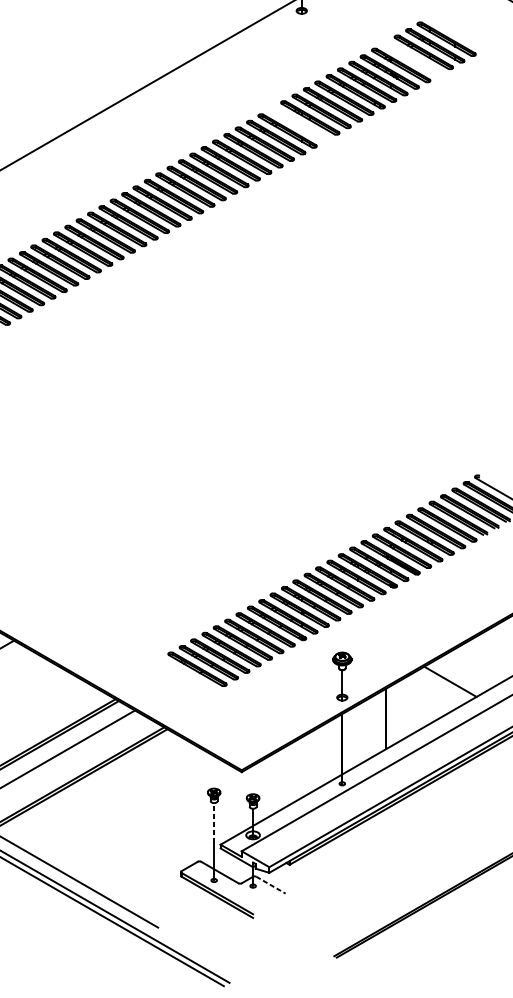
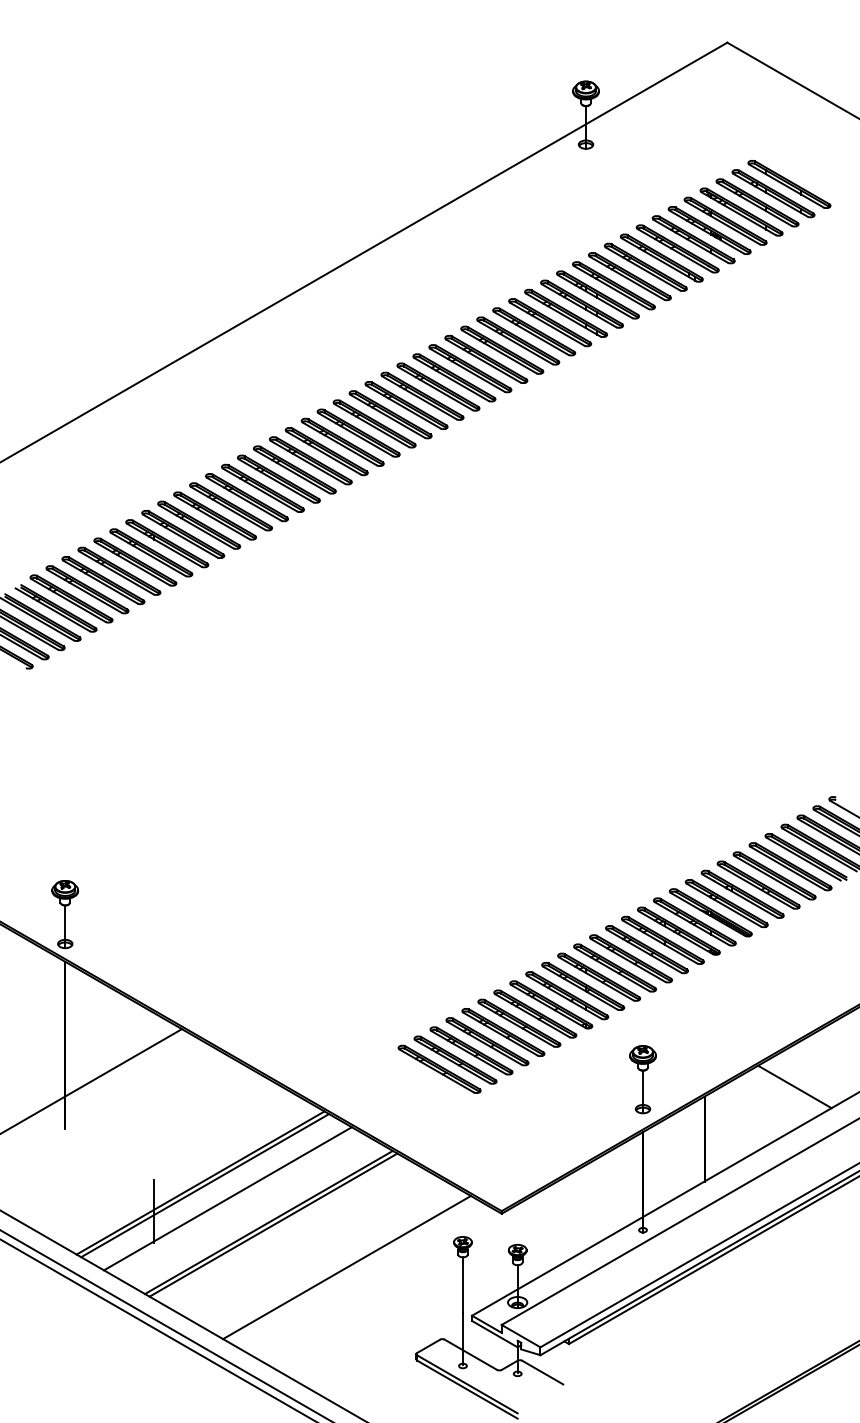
part: (412, 58) -> (741, 211), added
part: (298, 124) -> (581, 303), added
line: (131, 810) -> (346, 1267), added
line: (213, 823) -> (462, 1285), dashed -> solid
line: (270, 885) -> (542, 1372), dashed -> solid

